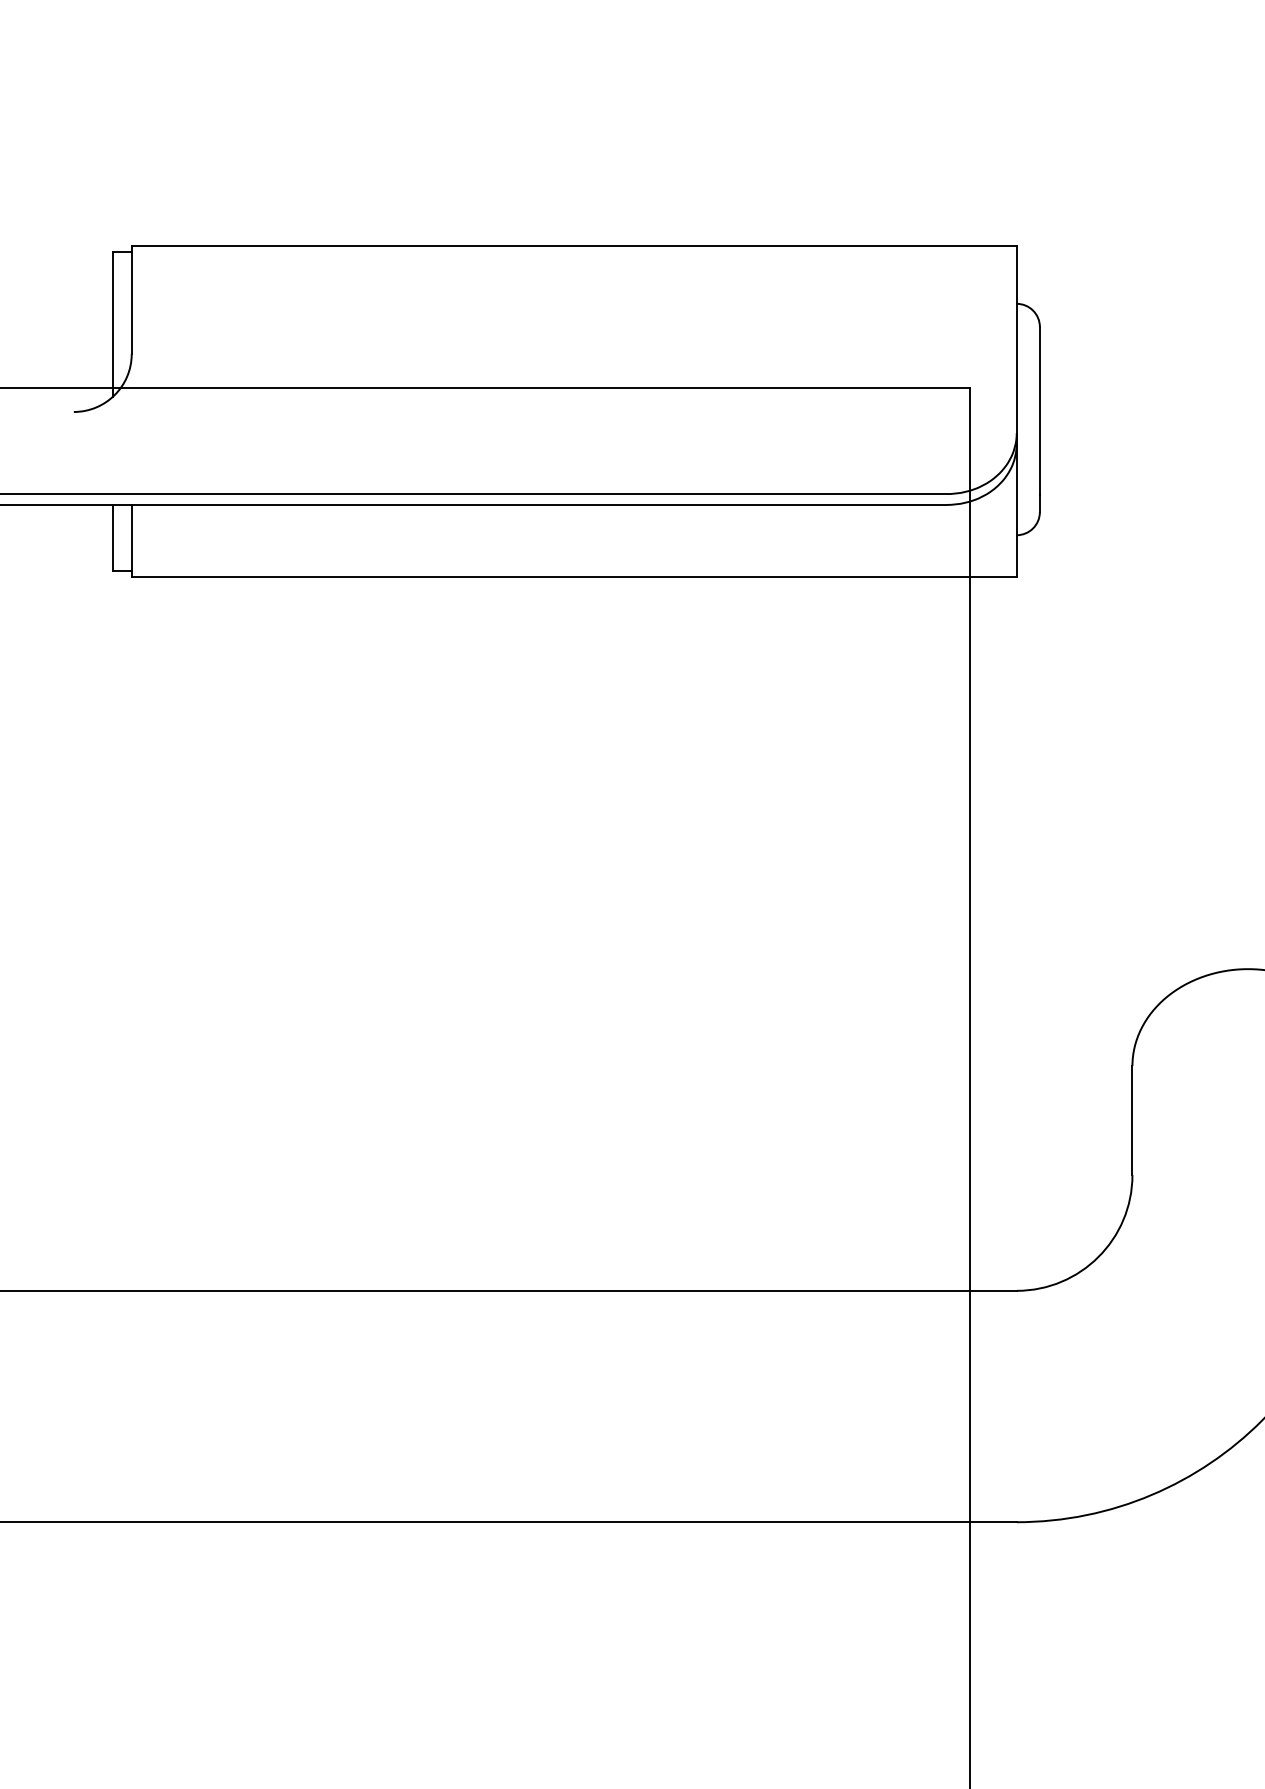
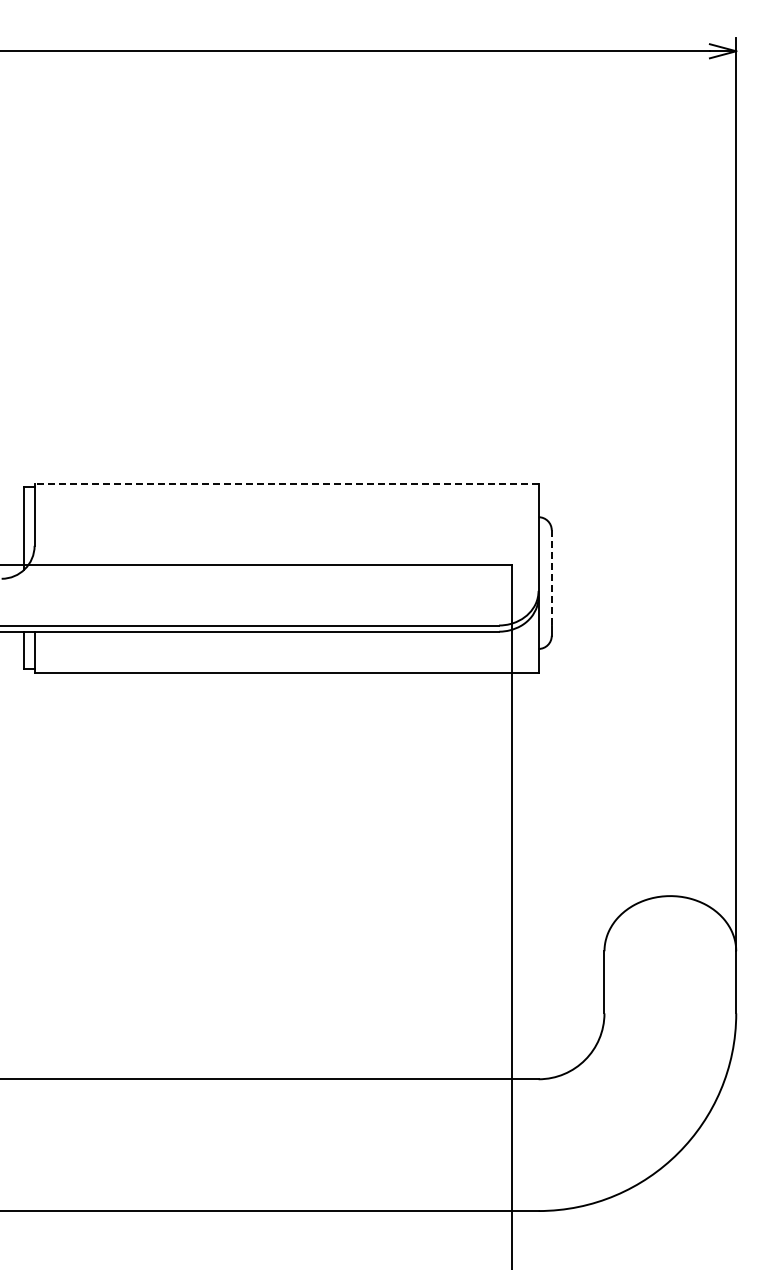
line: (574, 246) -> (286, 484), solid -> dashed
line: (1039, 411) -> (551, 578), solid -> dashed

